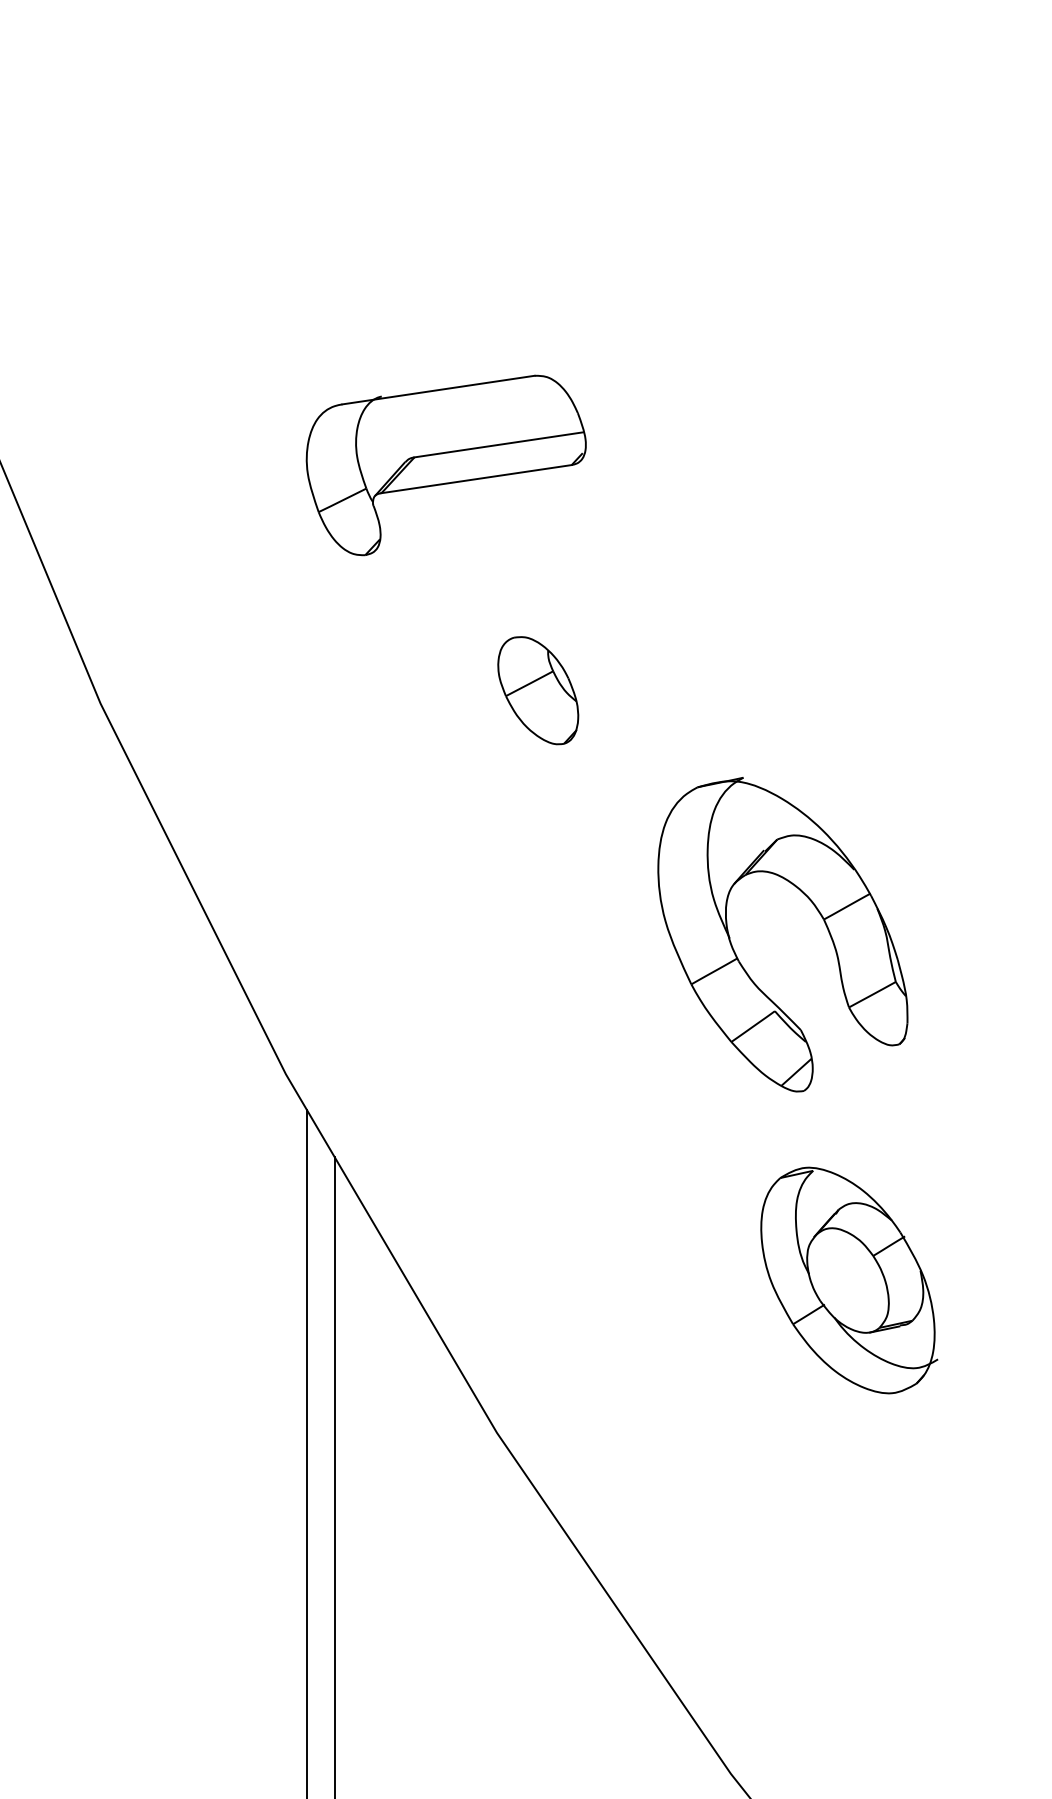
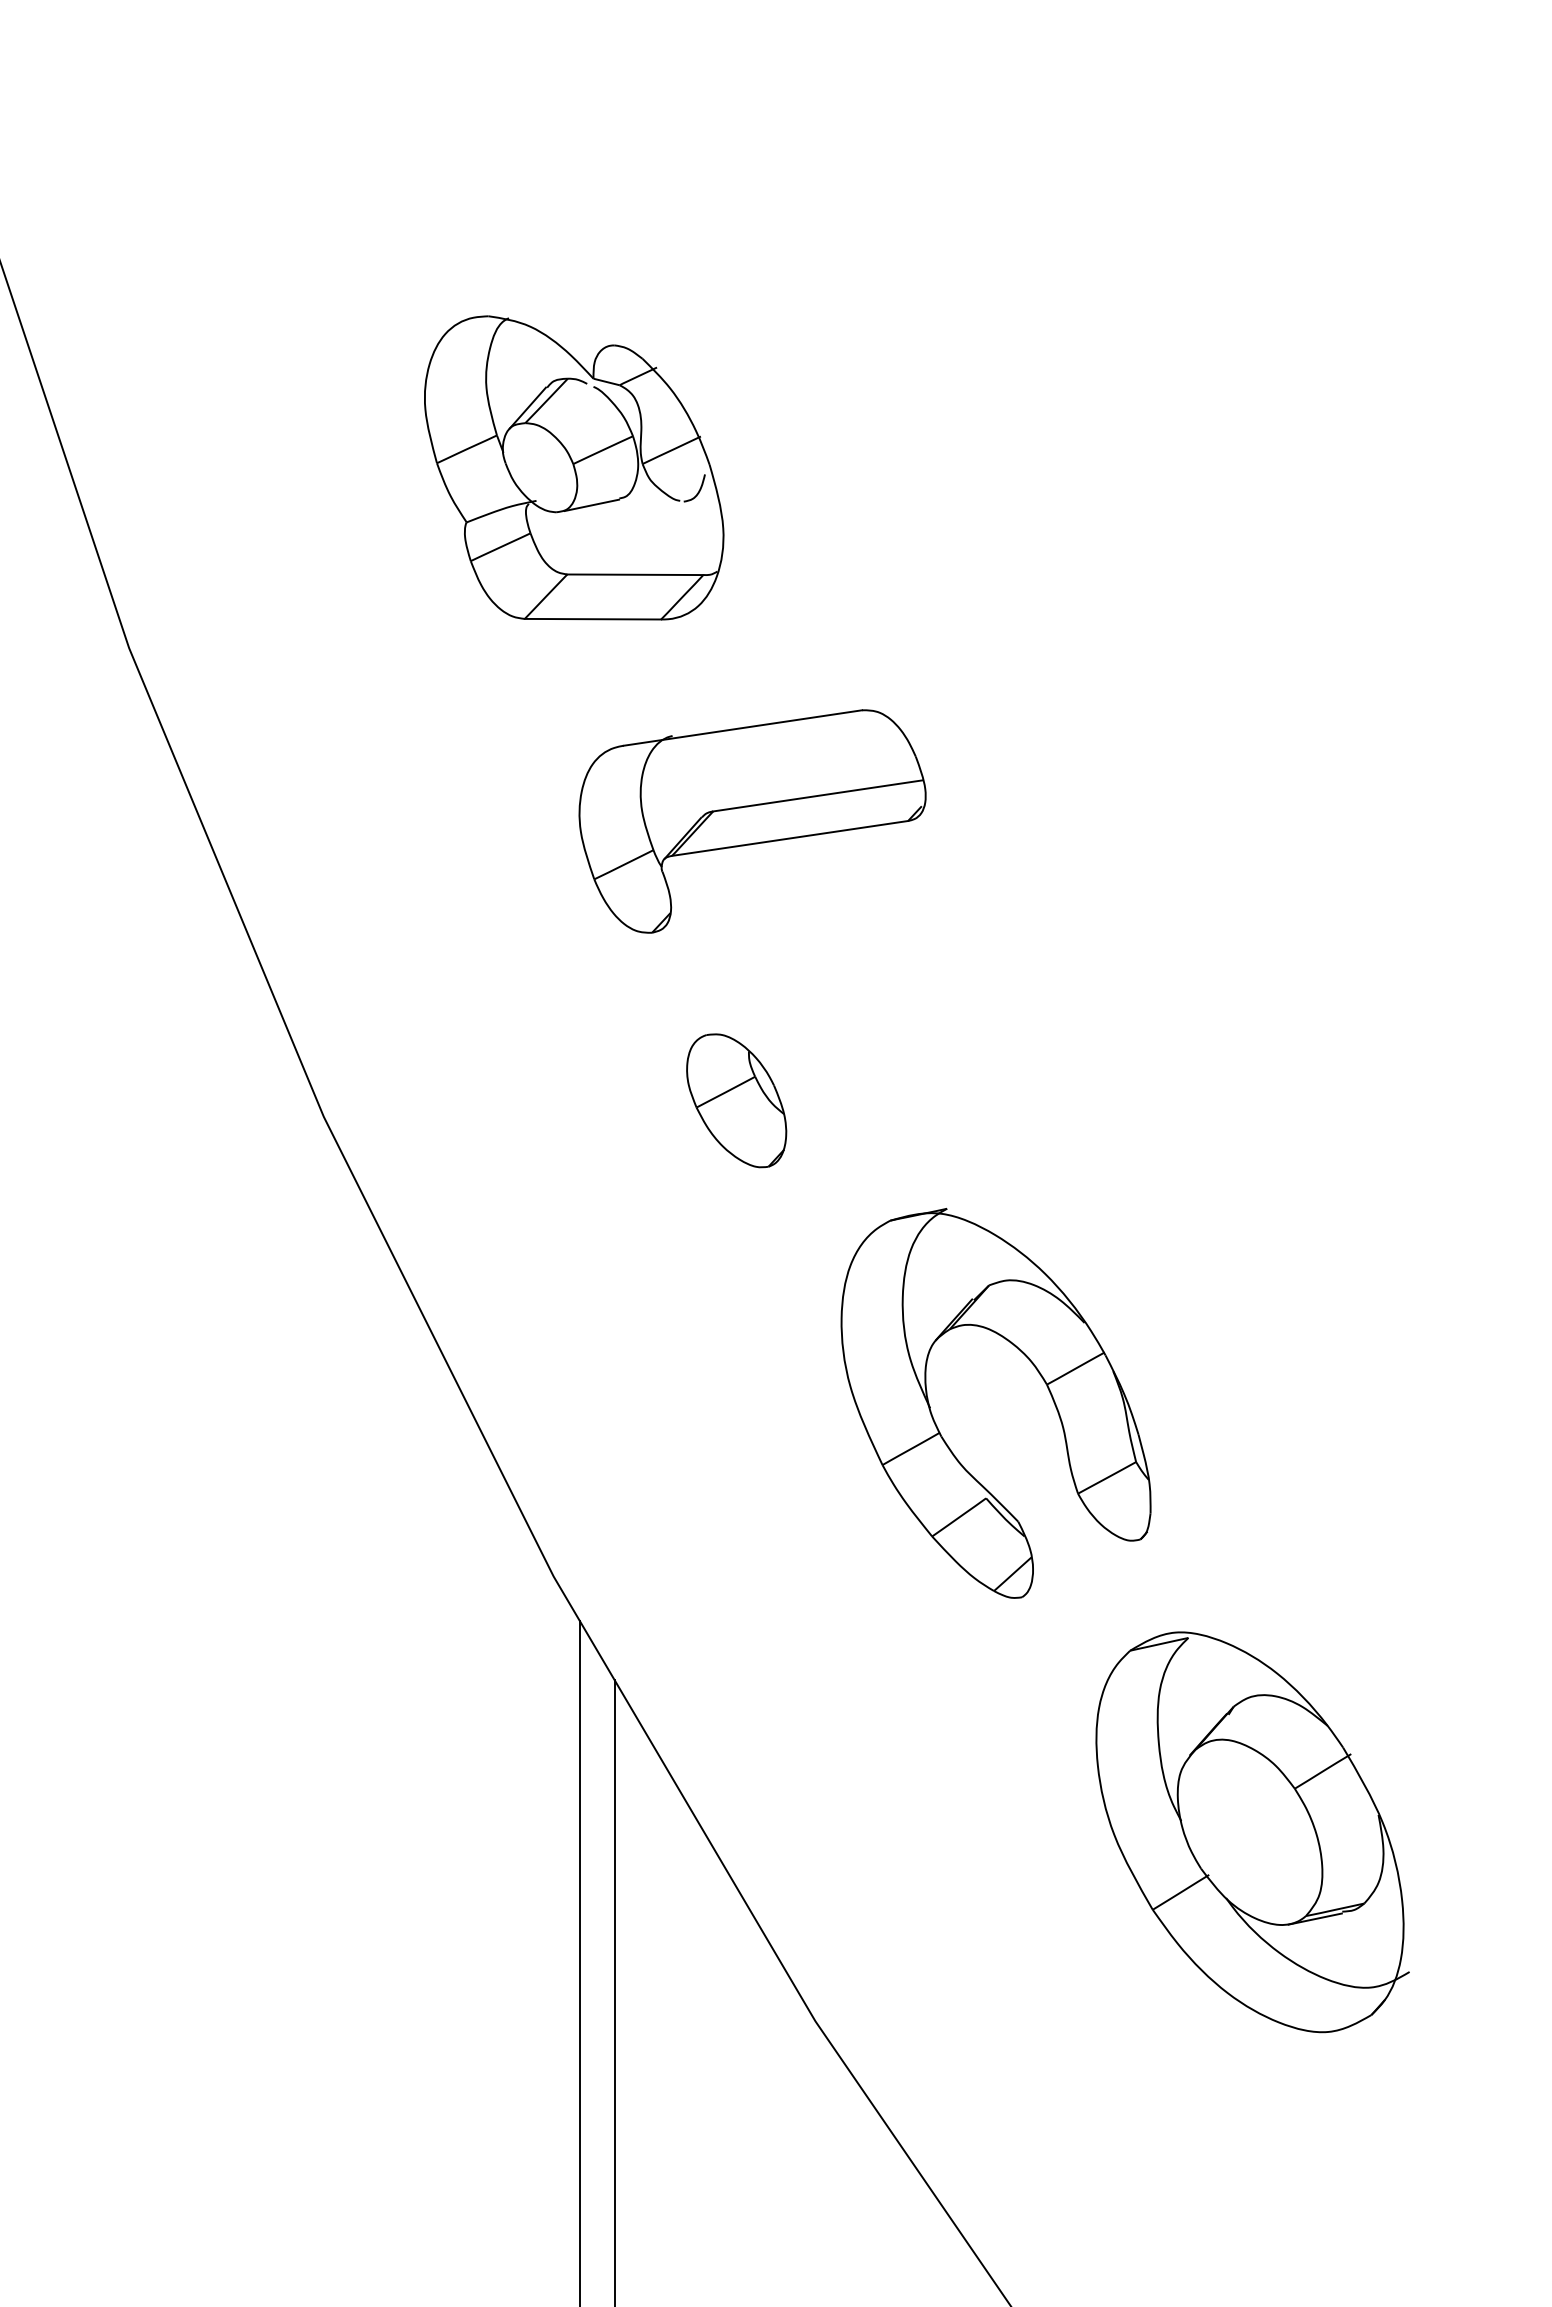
part: (302, 180) -> (574, 467), added
part: (538, 690) -> (736, 1100), moved
part: (817, 910) -> (1038, 1373), moved
part: (849, 1280) -> (1252, 1832), size x1.43

